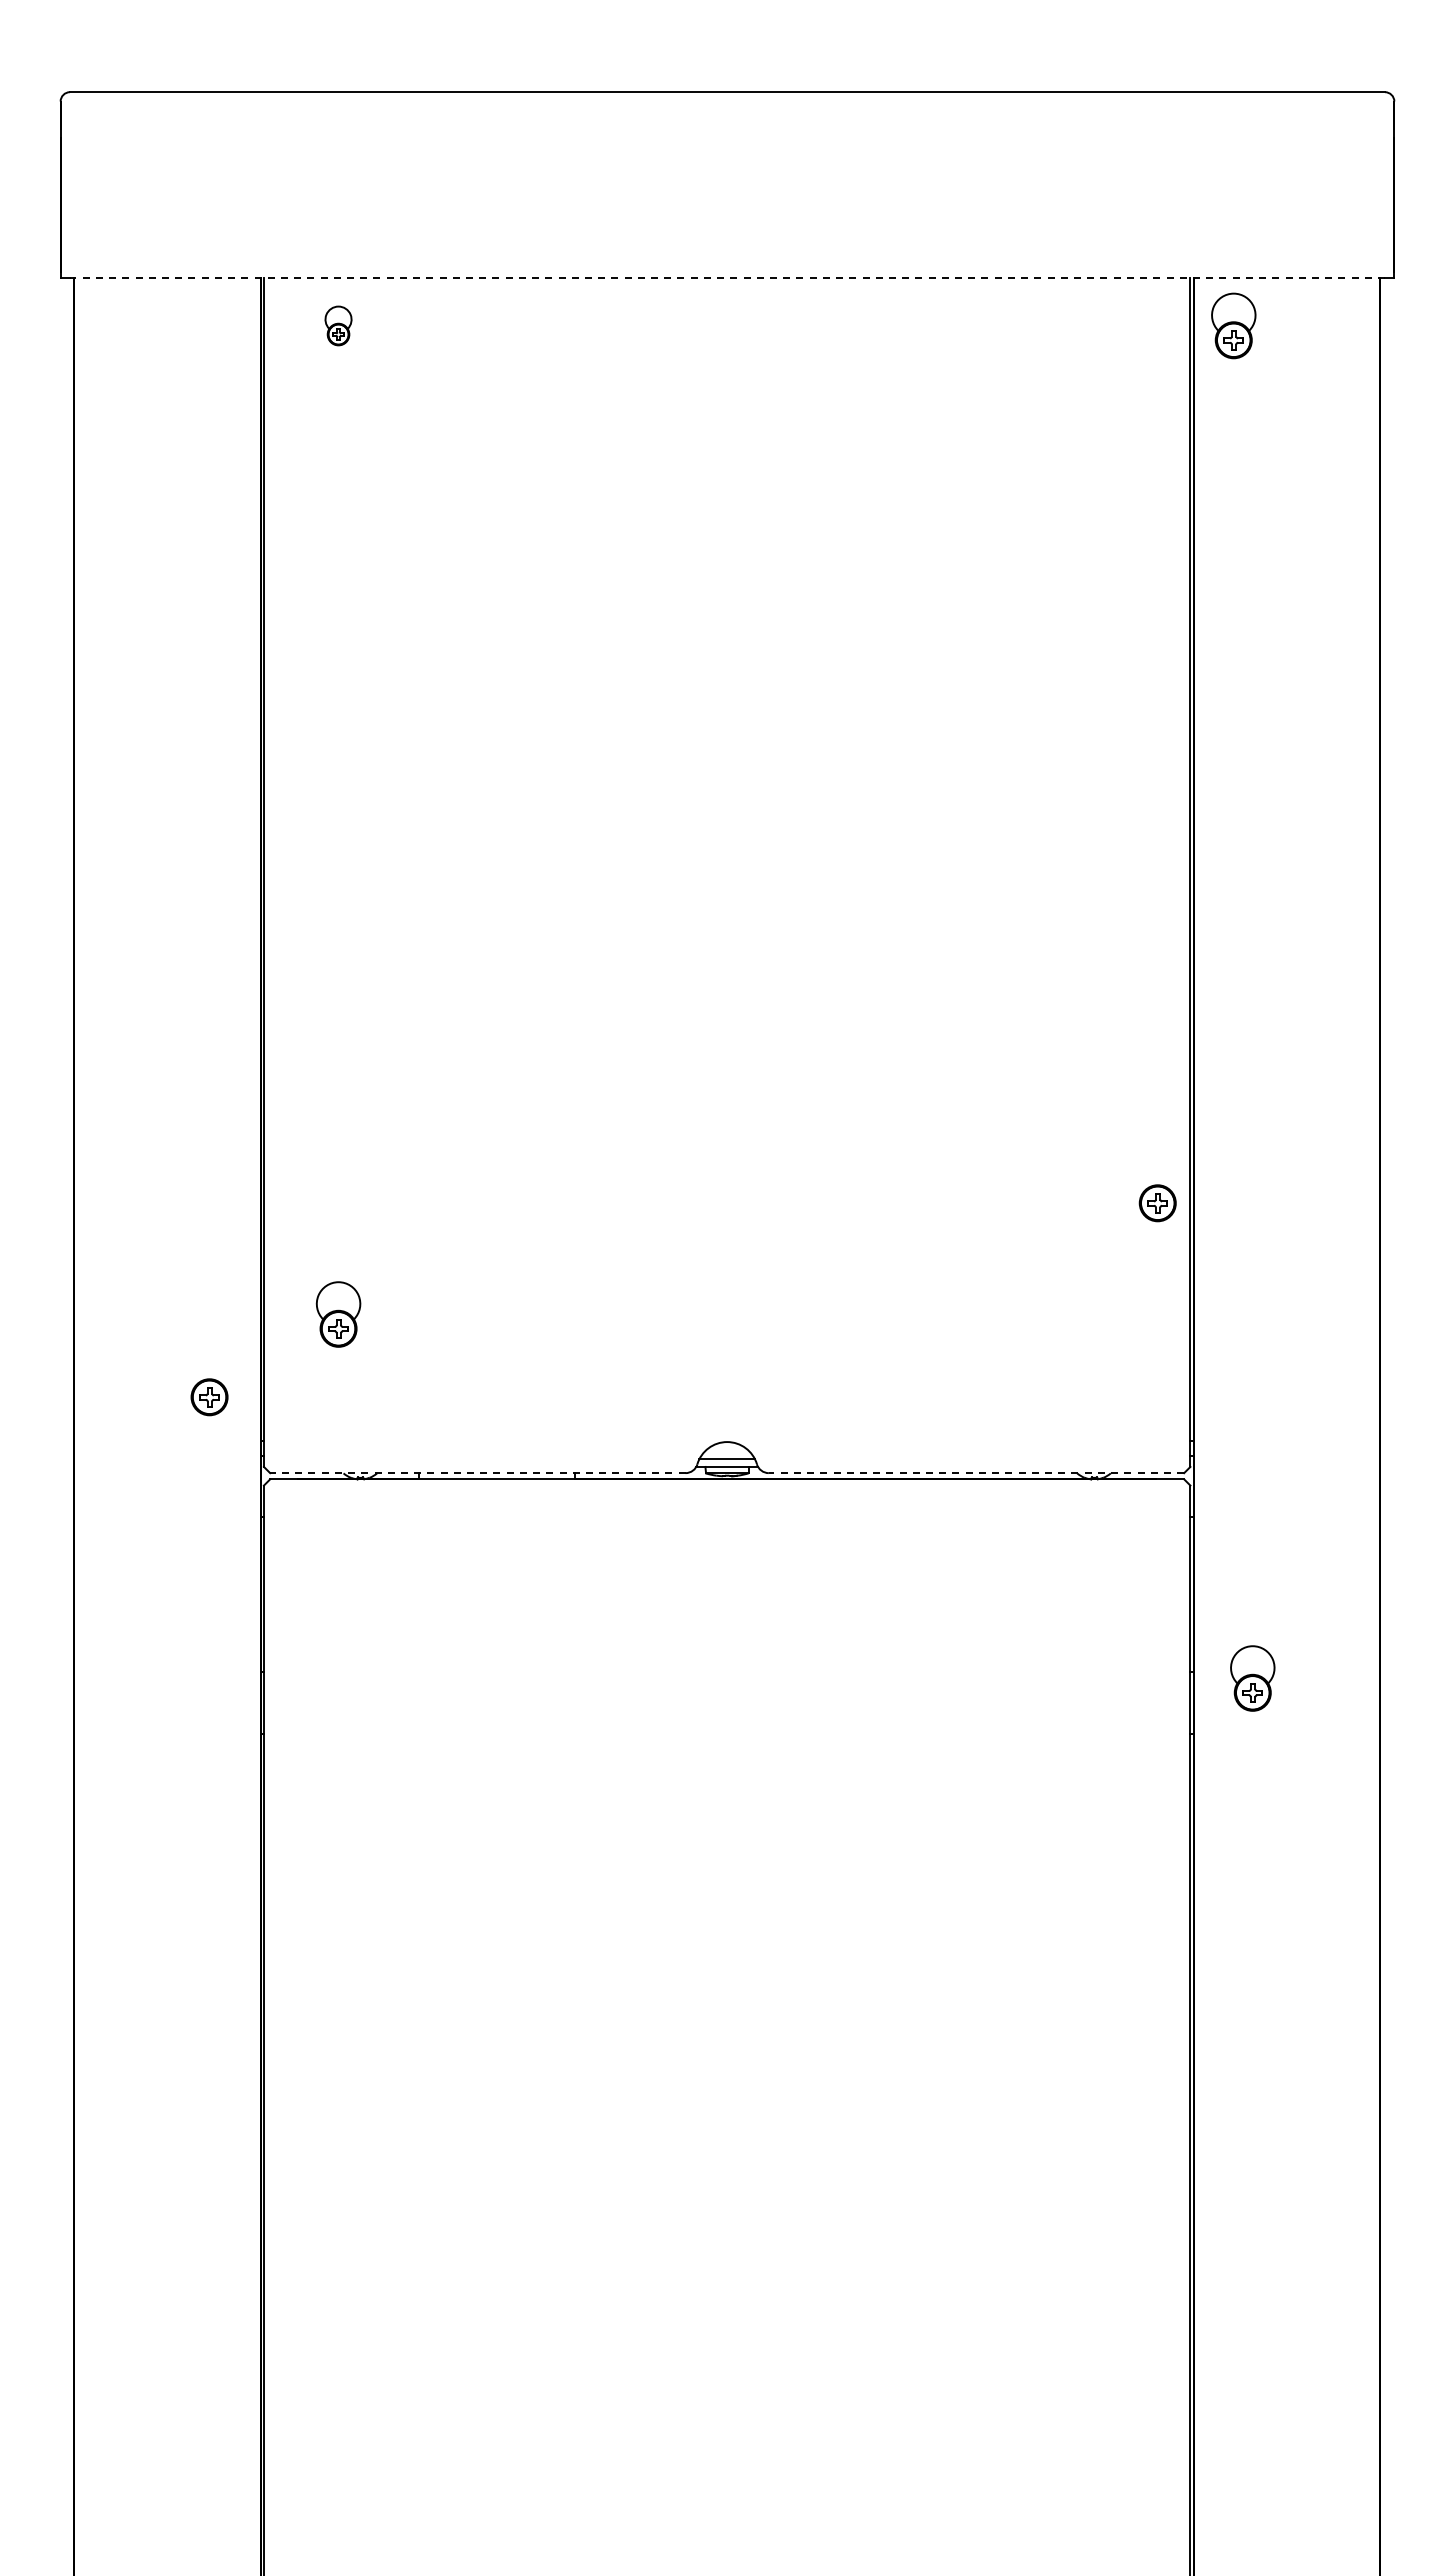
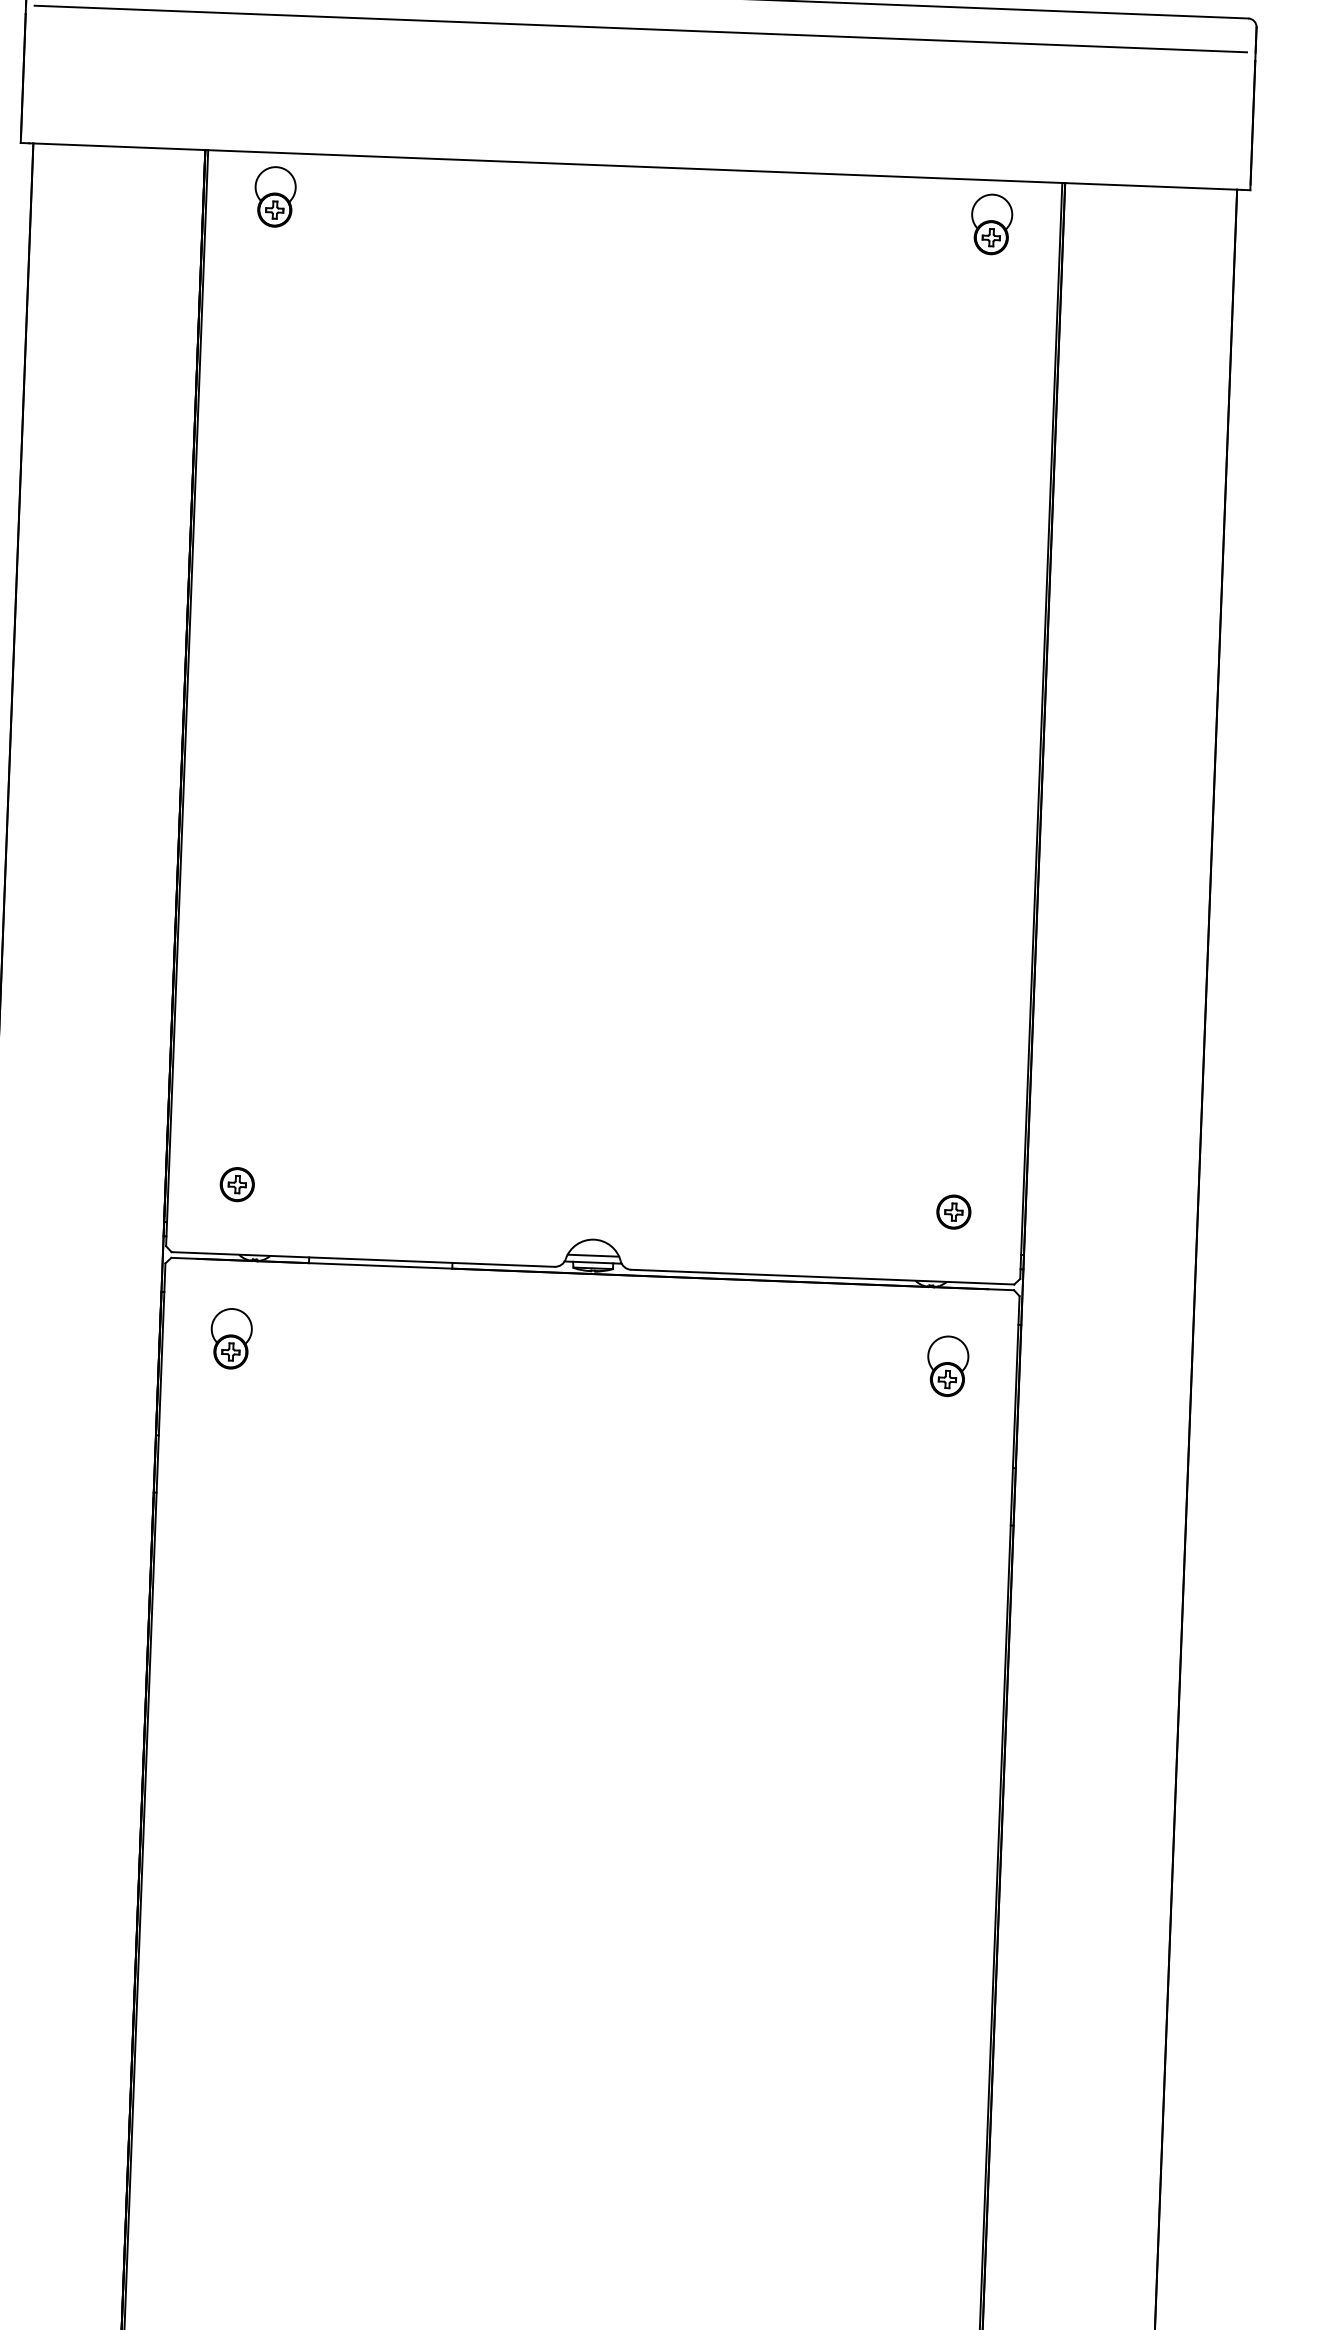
line: (727, 128) -> (640, 28), added
line: (727, 278) -> (635, 166), dashed -> solid
part: (338, 325) -> (275, 196), size x1.67
part: (1233, 325) -> (991, 224), moved
part: (1157, 1203) -> (953, 1212), moved
part: (338, 1314) -> (231, 1338), moved
part: (209, 1397) -> (237, 1184), moved
line: (477, 1473) -> (362, 1259), dashed -> solid
line: (976, 1473) -> (822, 1277), dashed -> solid
part: (1252, 1678) -> (947, 1366), moved

